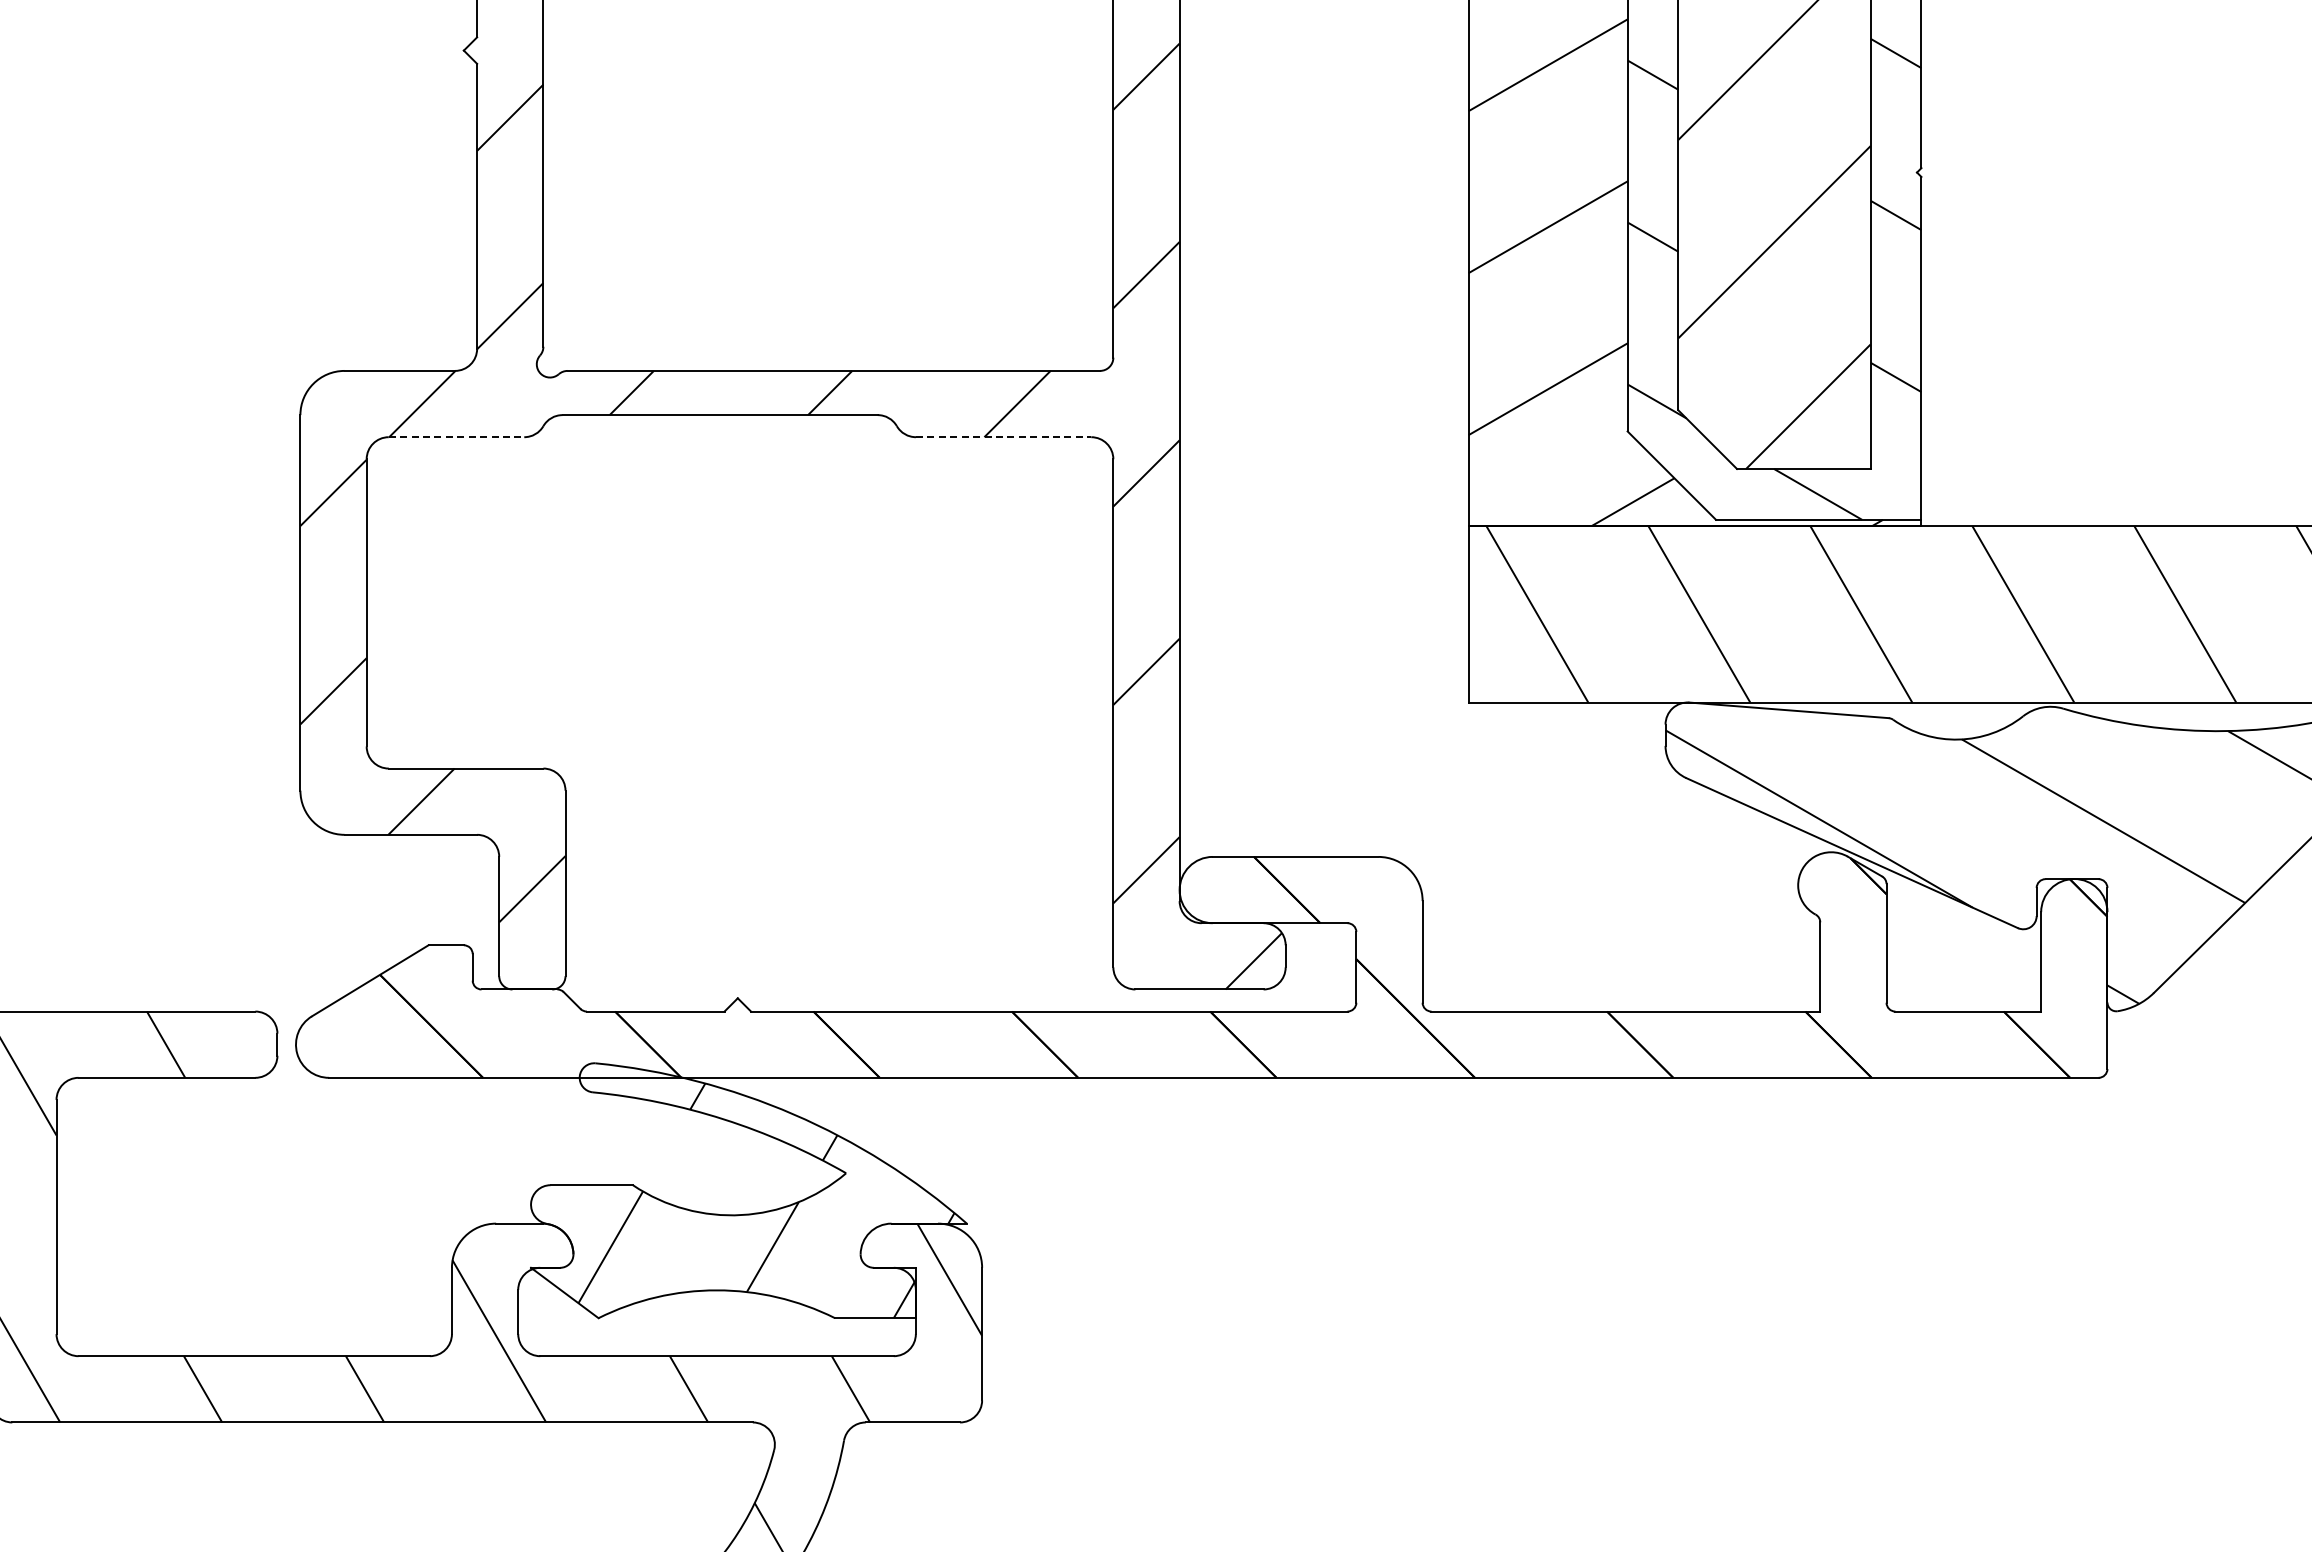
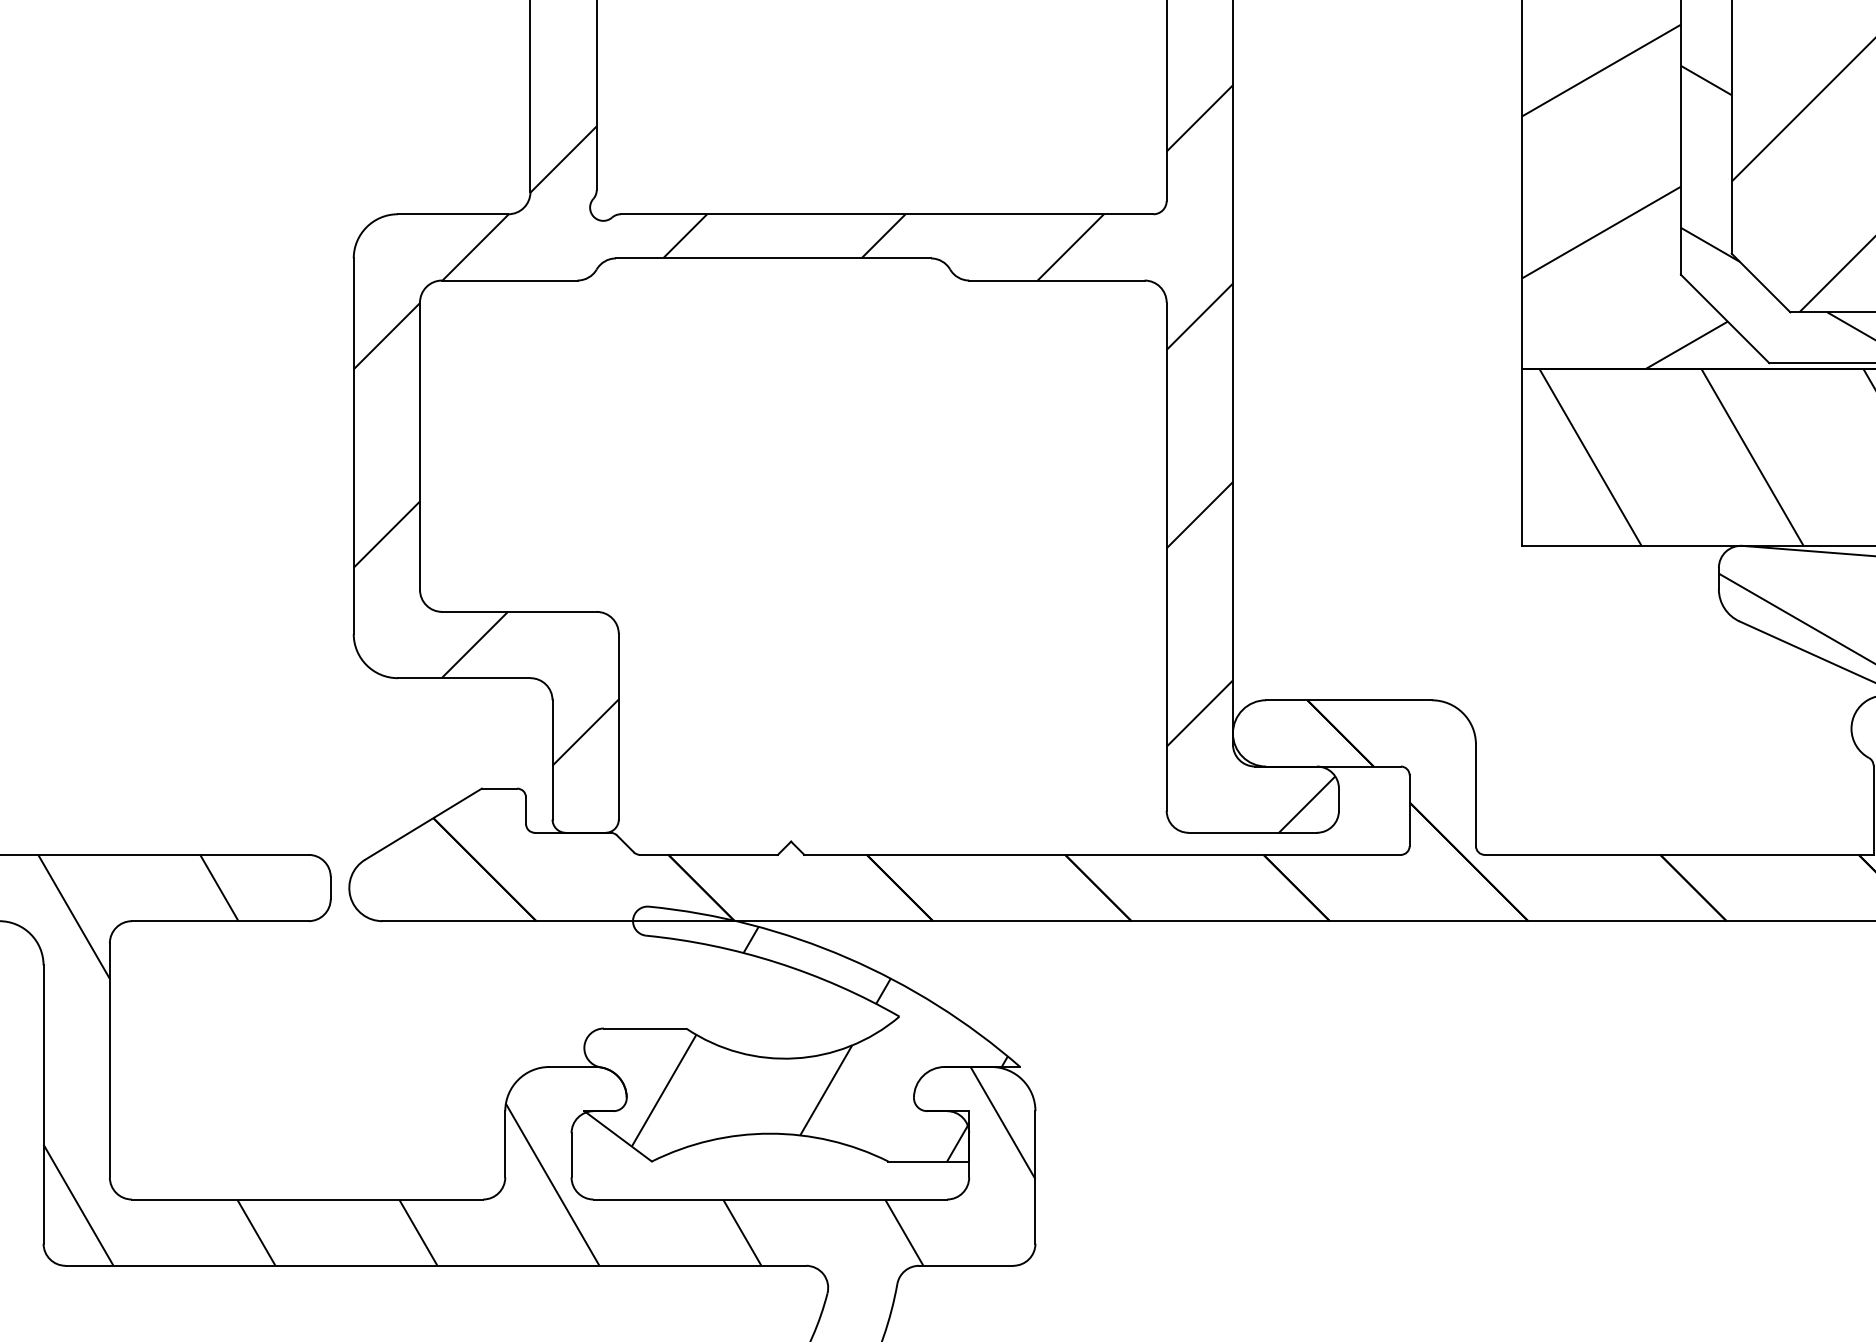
line: (456, 437) -> (509, 280), dashed -> solid
line: (1003, 437) -> (1056, 280), dashed -> solid

